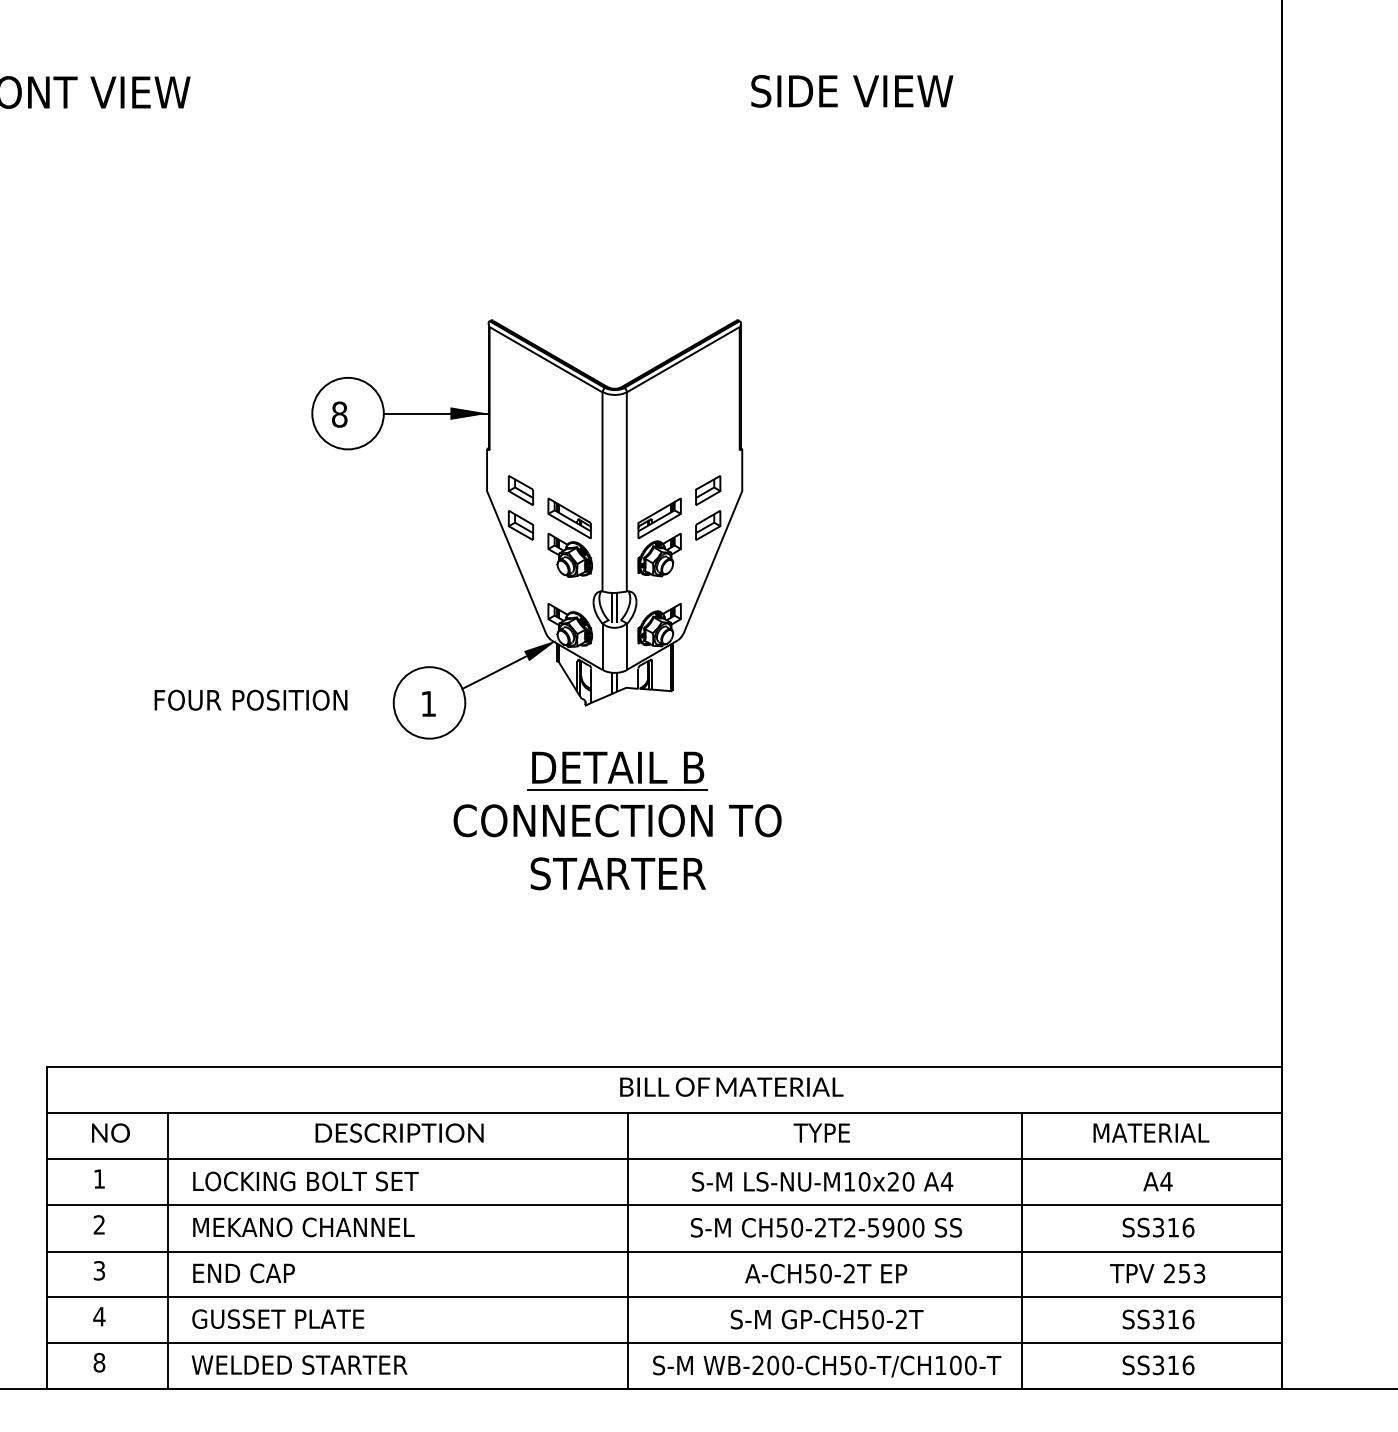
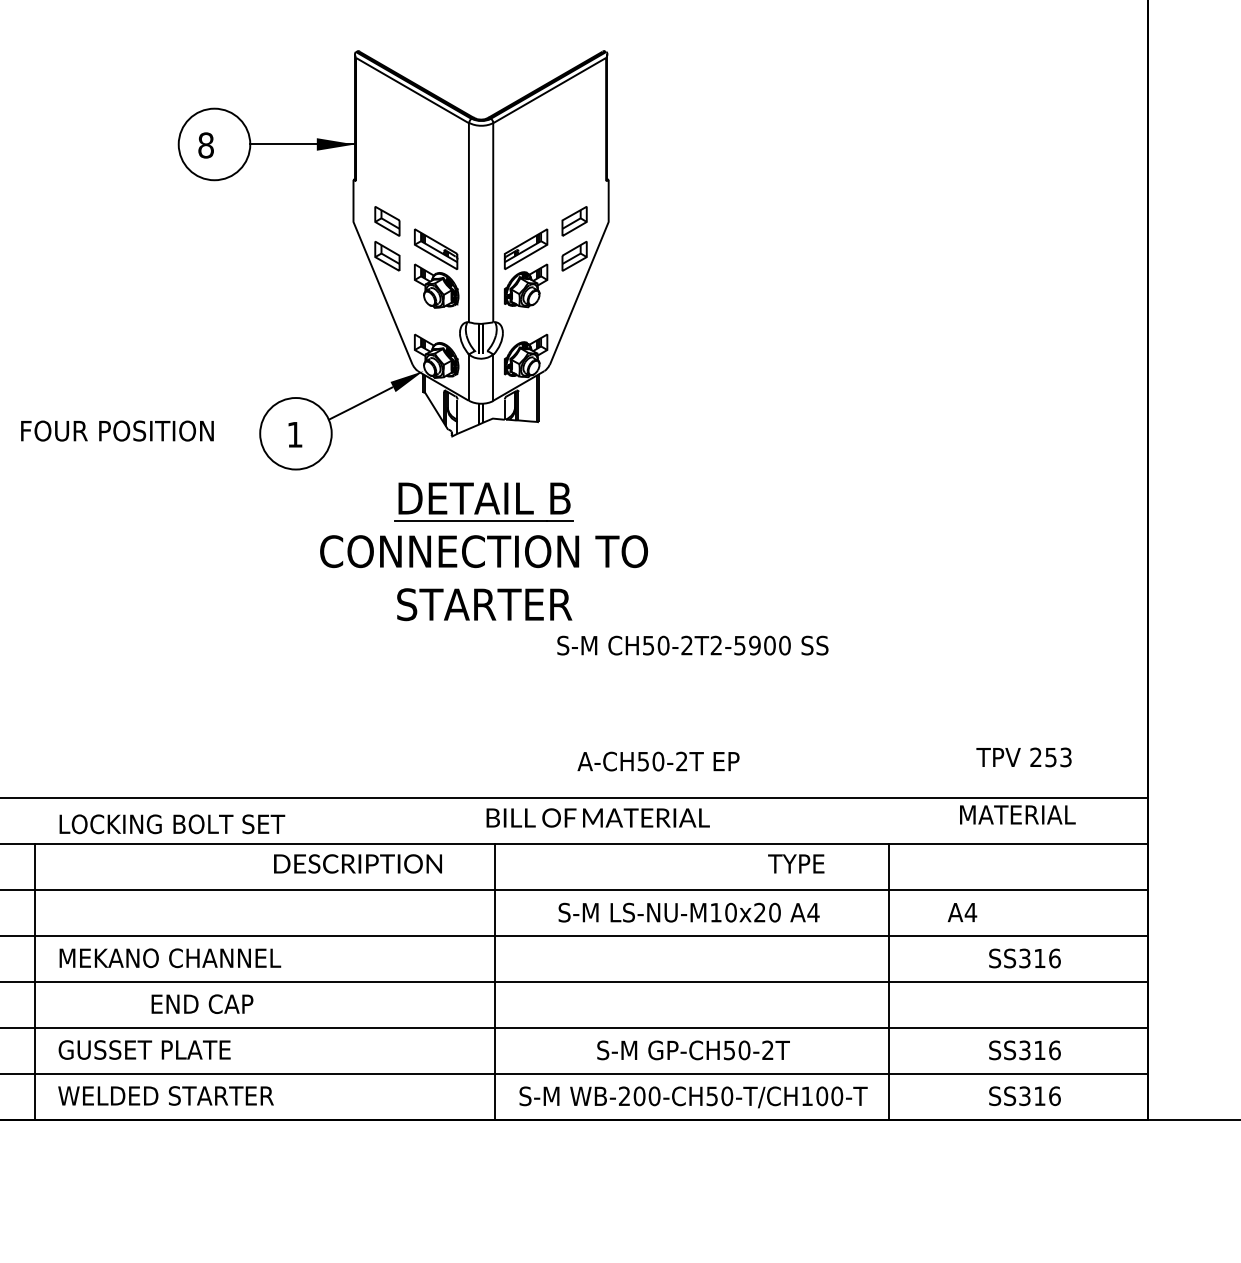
text: (399, 1132) -> (357, 863), moved
text: (821, 1132) -> (795, 863), moved
text: (1151, 1132) -> (1017, 814), moved
text: (305, 1181) -> (171, 824), moved
text: (1157, 1181) -> (961, 912), moved
text: (826, 1227) -> (692, 645), moved
text: (243, 1273) -> (201, 1004), moved
text: (826, 1273) -> (658, 761), moved
text: (1157, 1273) -> (1023, 757), moved

